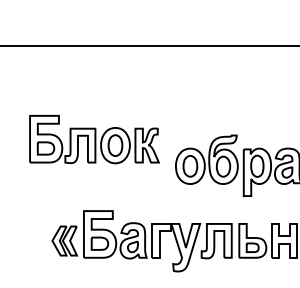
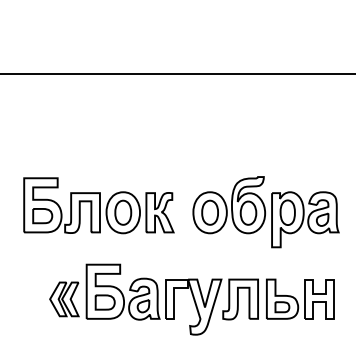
part: (94, 139) -> (98, 205), moved

